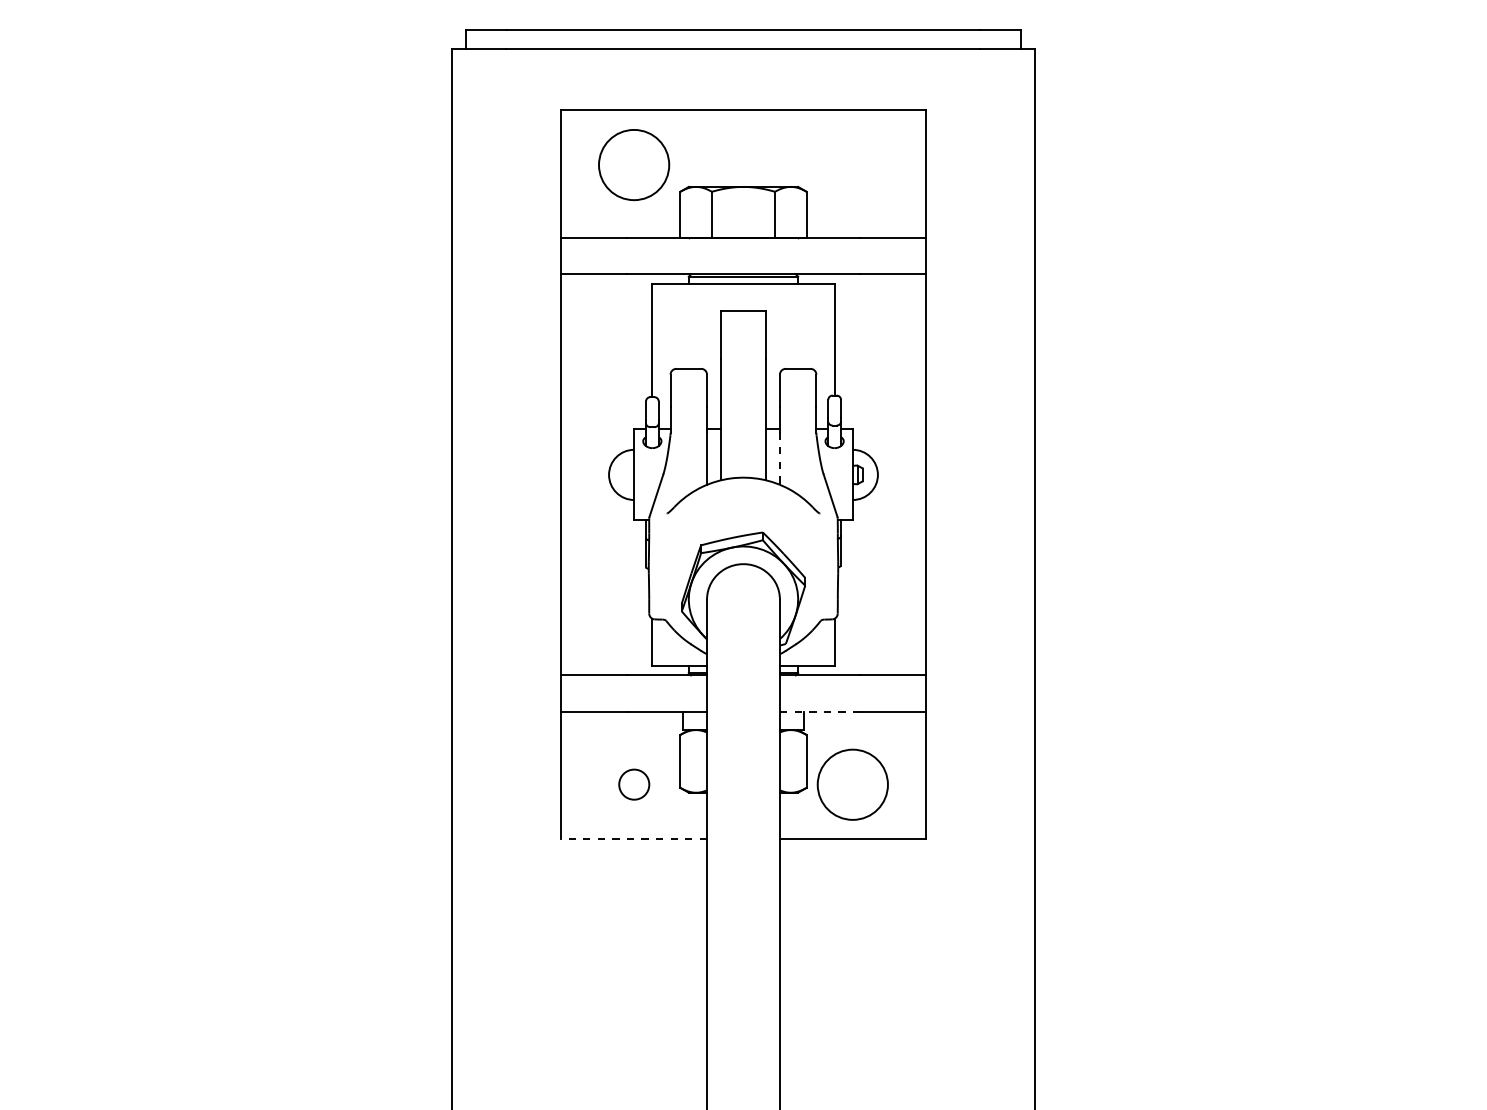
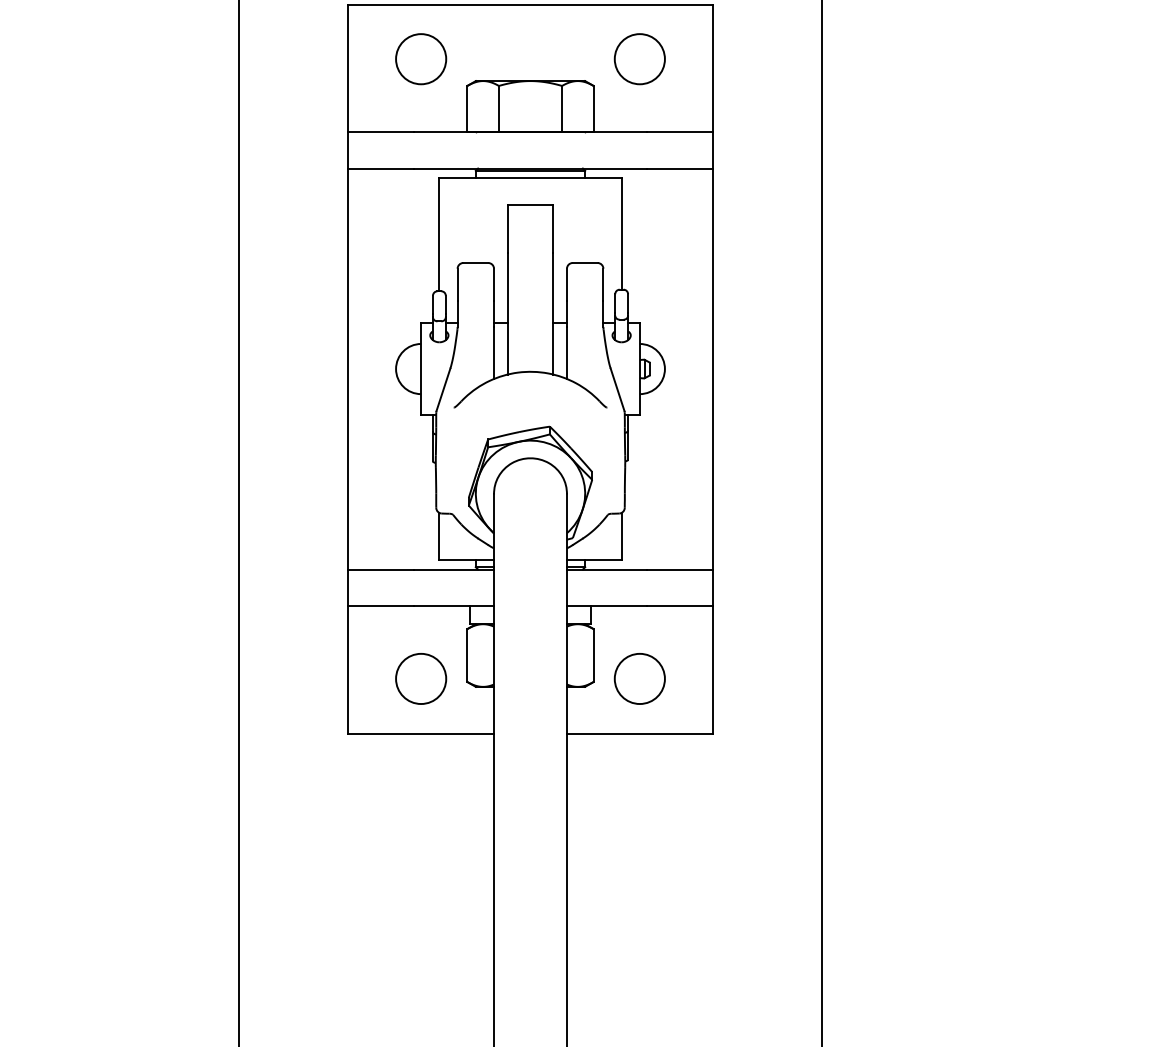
circle: (634, 164) -> (421, 58), size x0.71
circle: (852, 164) -> (639, 58), added
line: (779, 459) -> (566, 353), dashed -> solid
line: (819, 711) -> (606, 605), dashed -> solid
circle: (634, 784) -> (421, 678), size x1.67
circle: (852, 784) -> (639, 678), size x0.71
line: (634, 839) -> (421, 733), dashed -> solid

